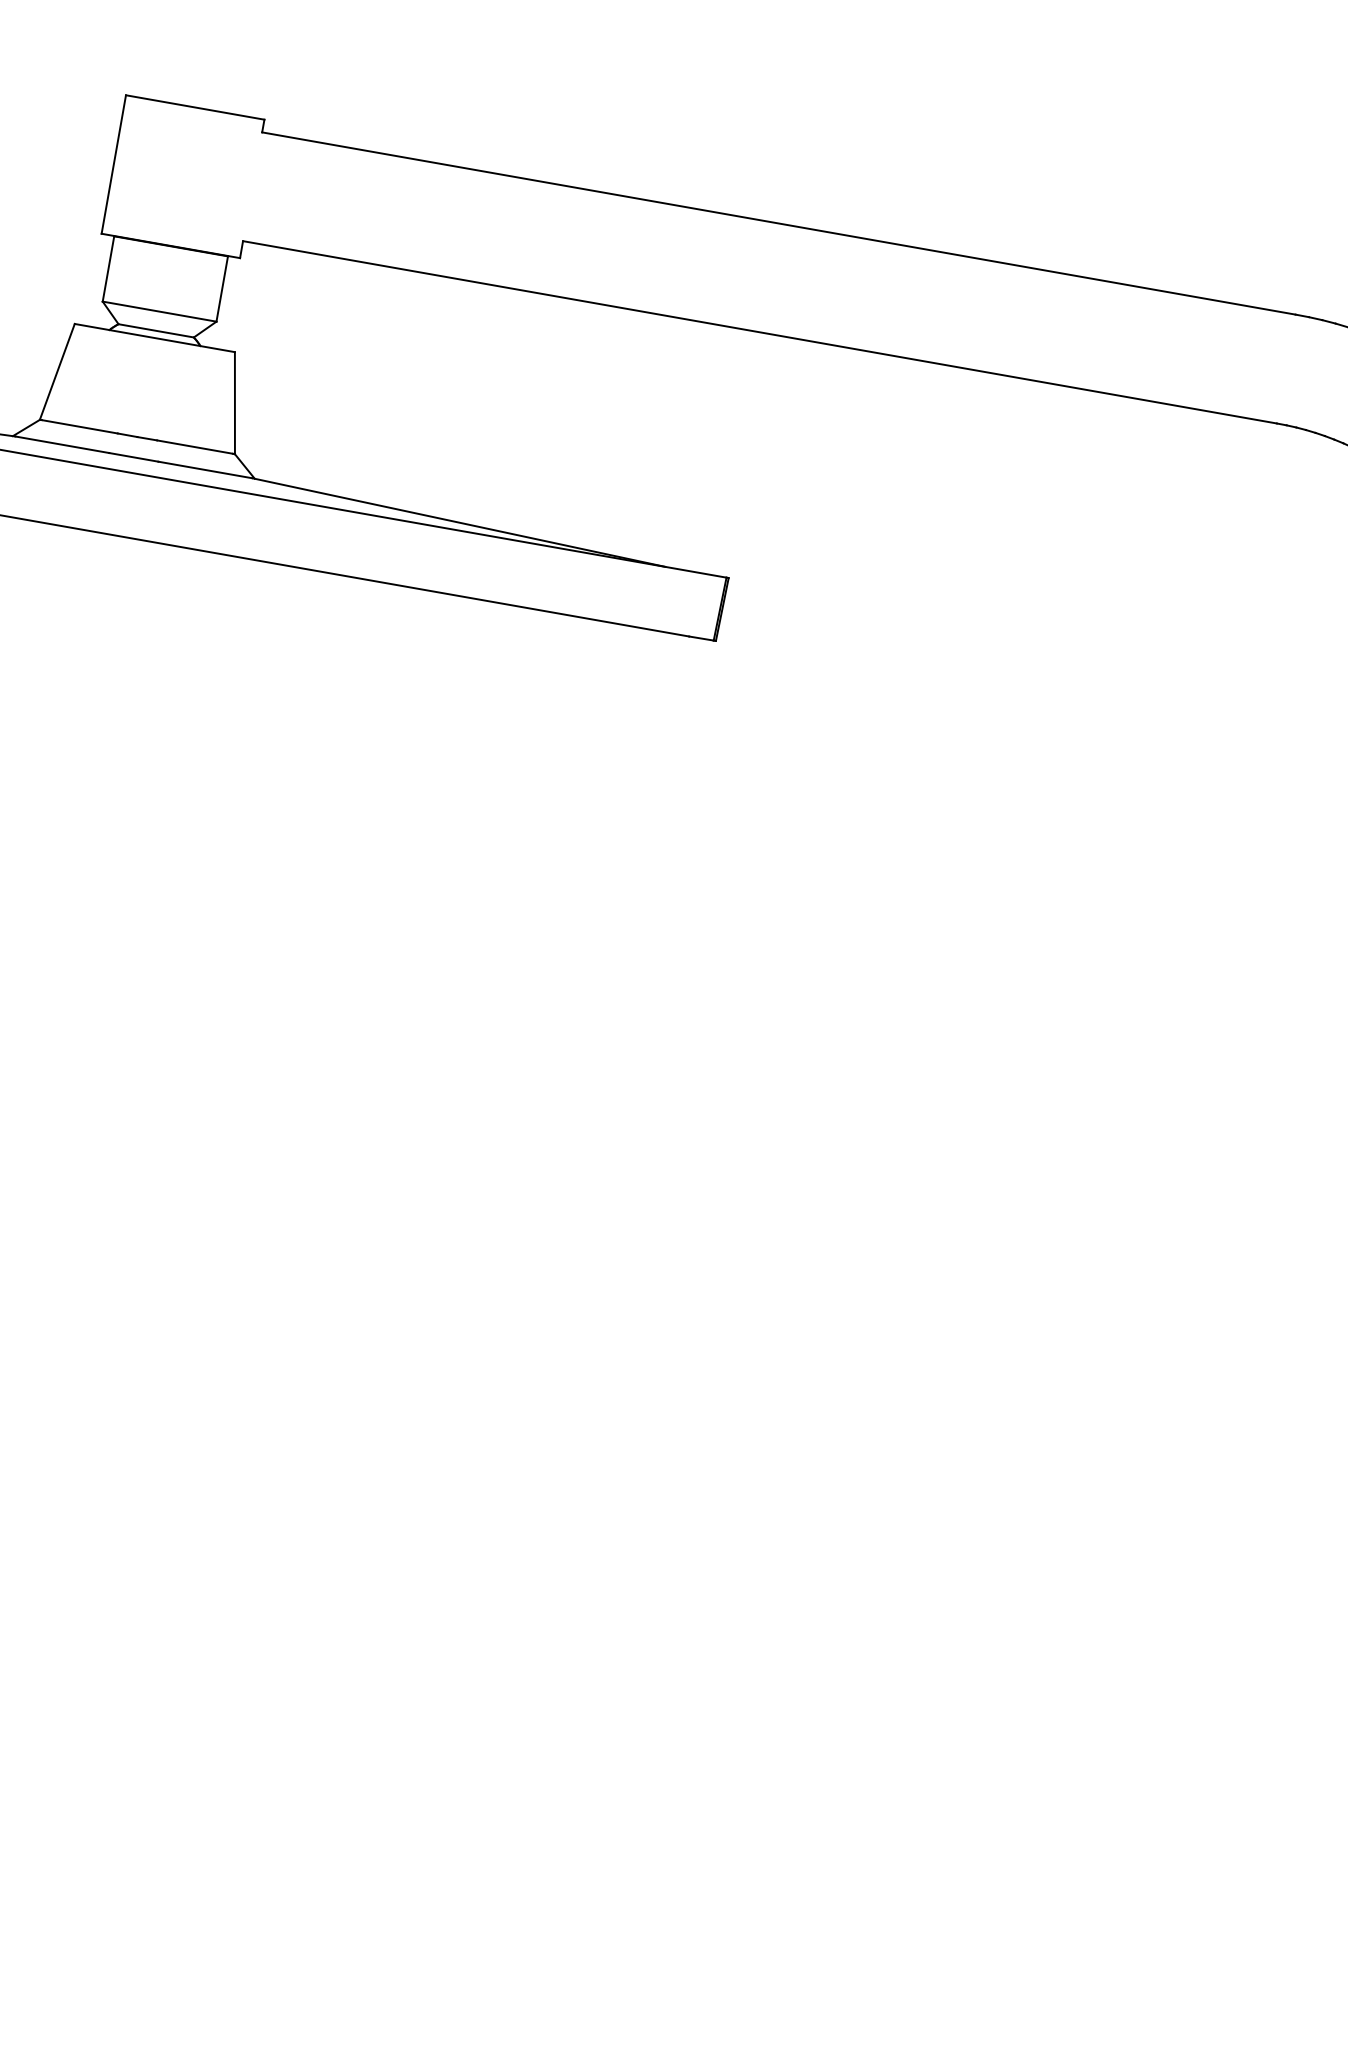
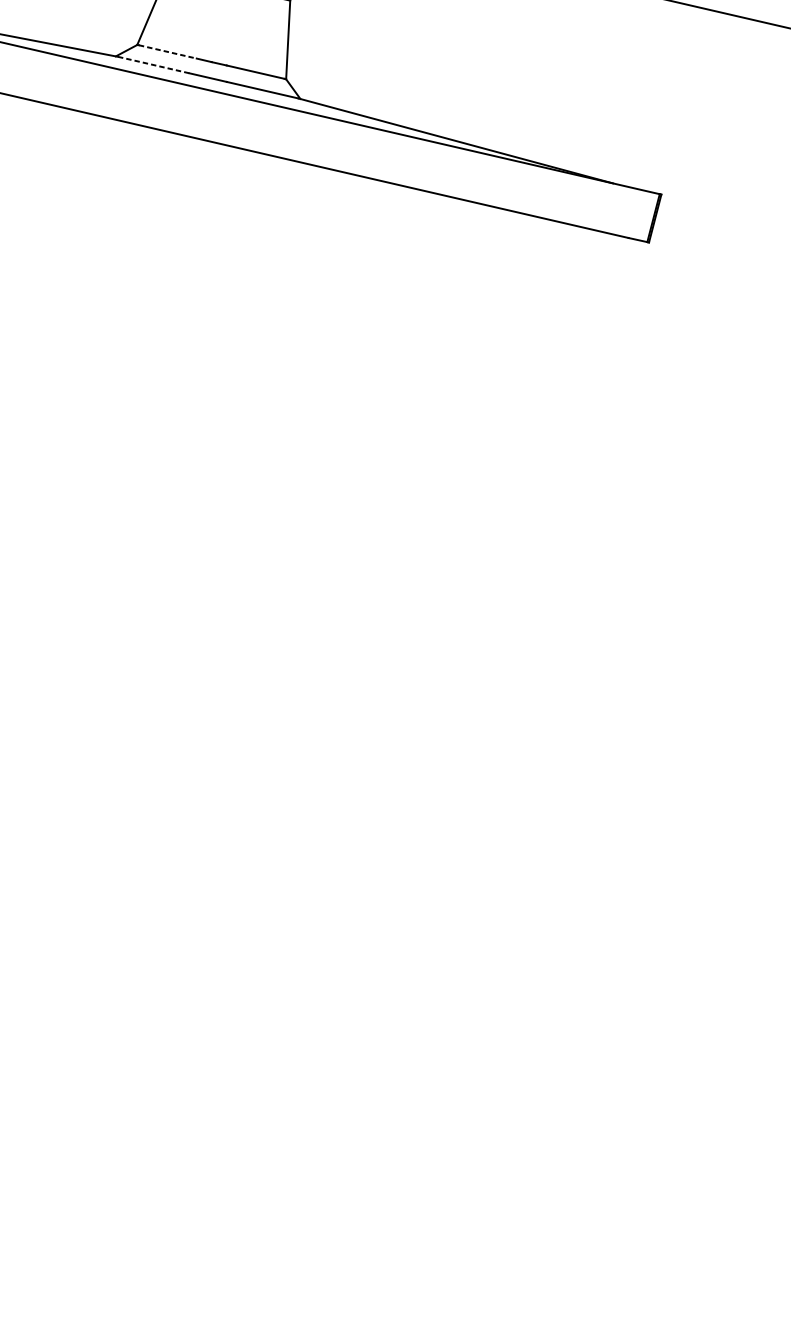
line: (80, 426) -> (168, 51), solid -> dashed
line: (62, 444) -> (153, 64), solid -> dashed

